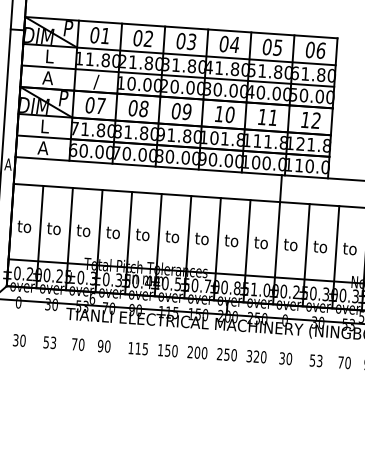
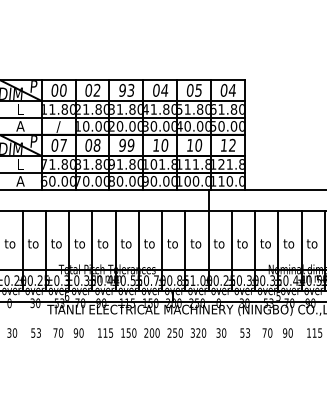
text: (105, 36) -> (63, 90), 01 -> 00
text: (180, 41) -> (122, 90), 03 -> 93
text: (319, 50) -> (231, 90), 06 -> 04
text: (176, 111) -> (122, 145), 09 -> 99
text: (273, 116) -> (198, 144), 11 -> 10

